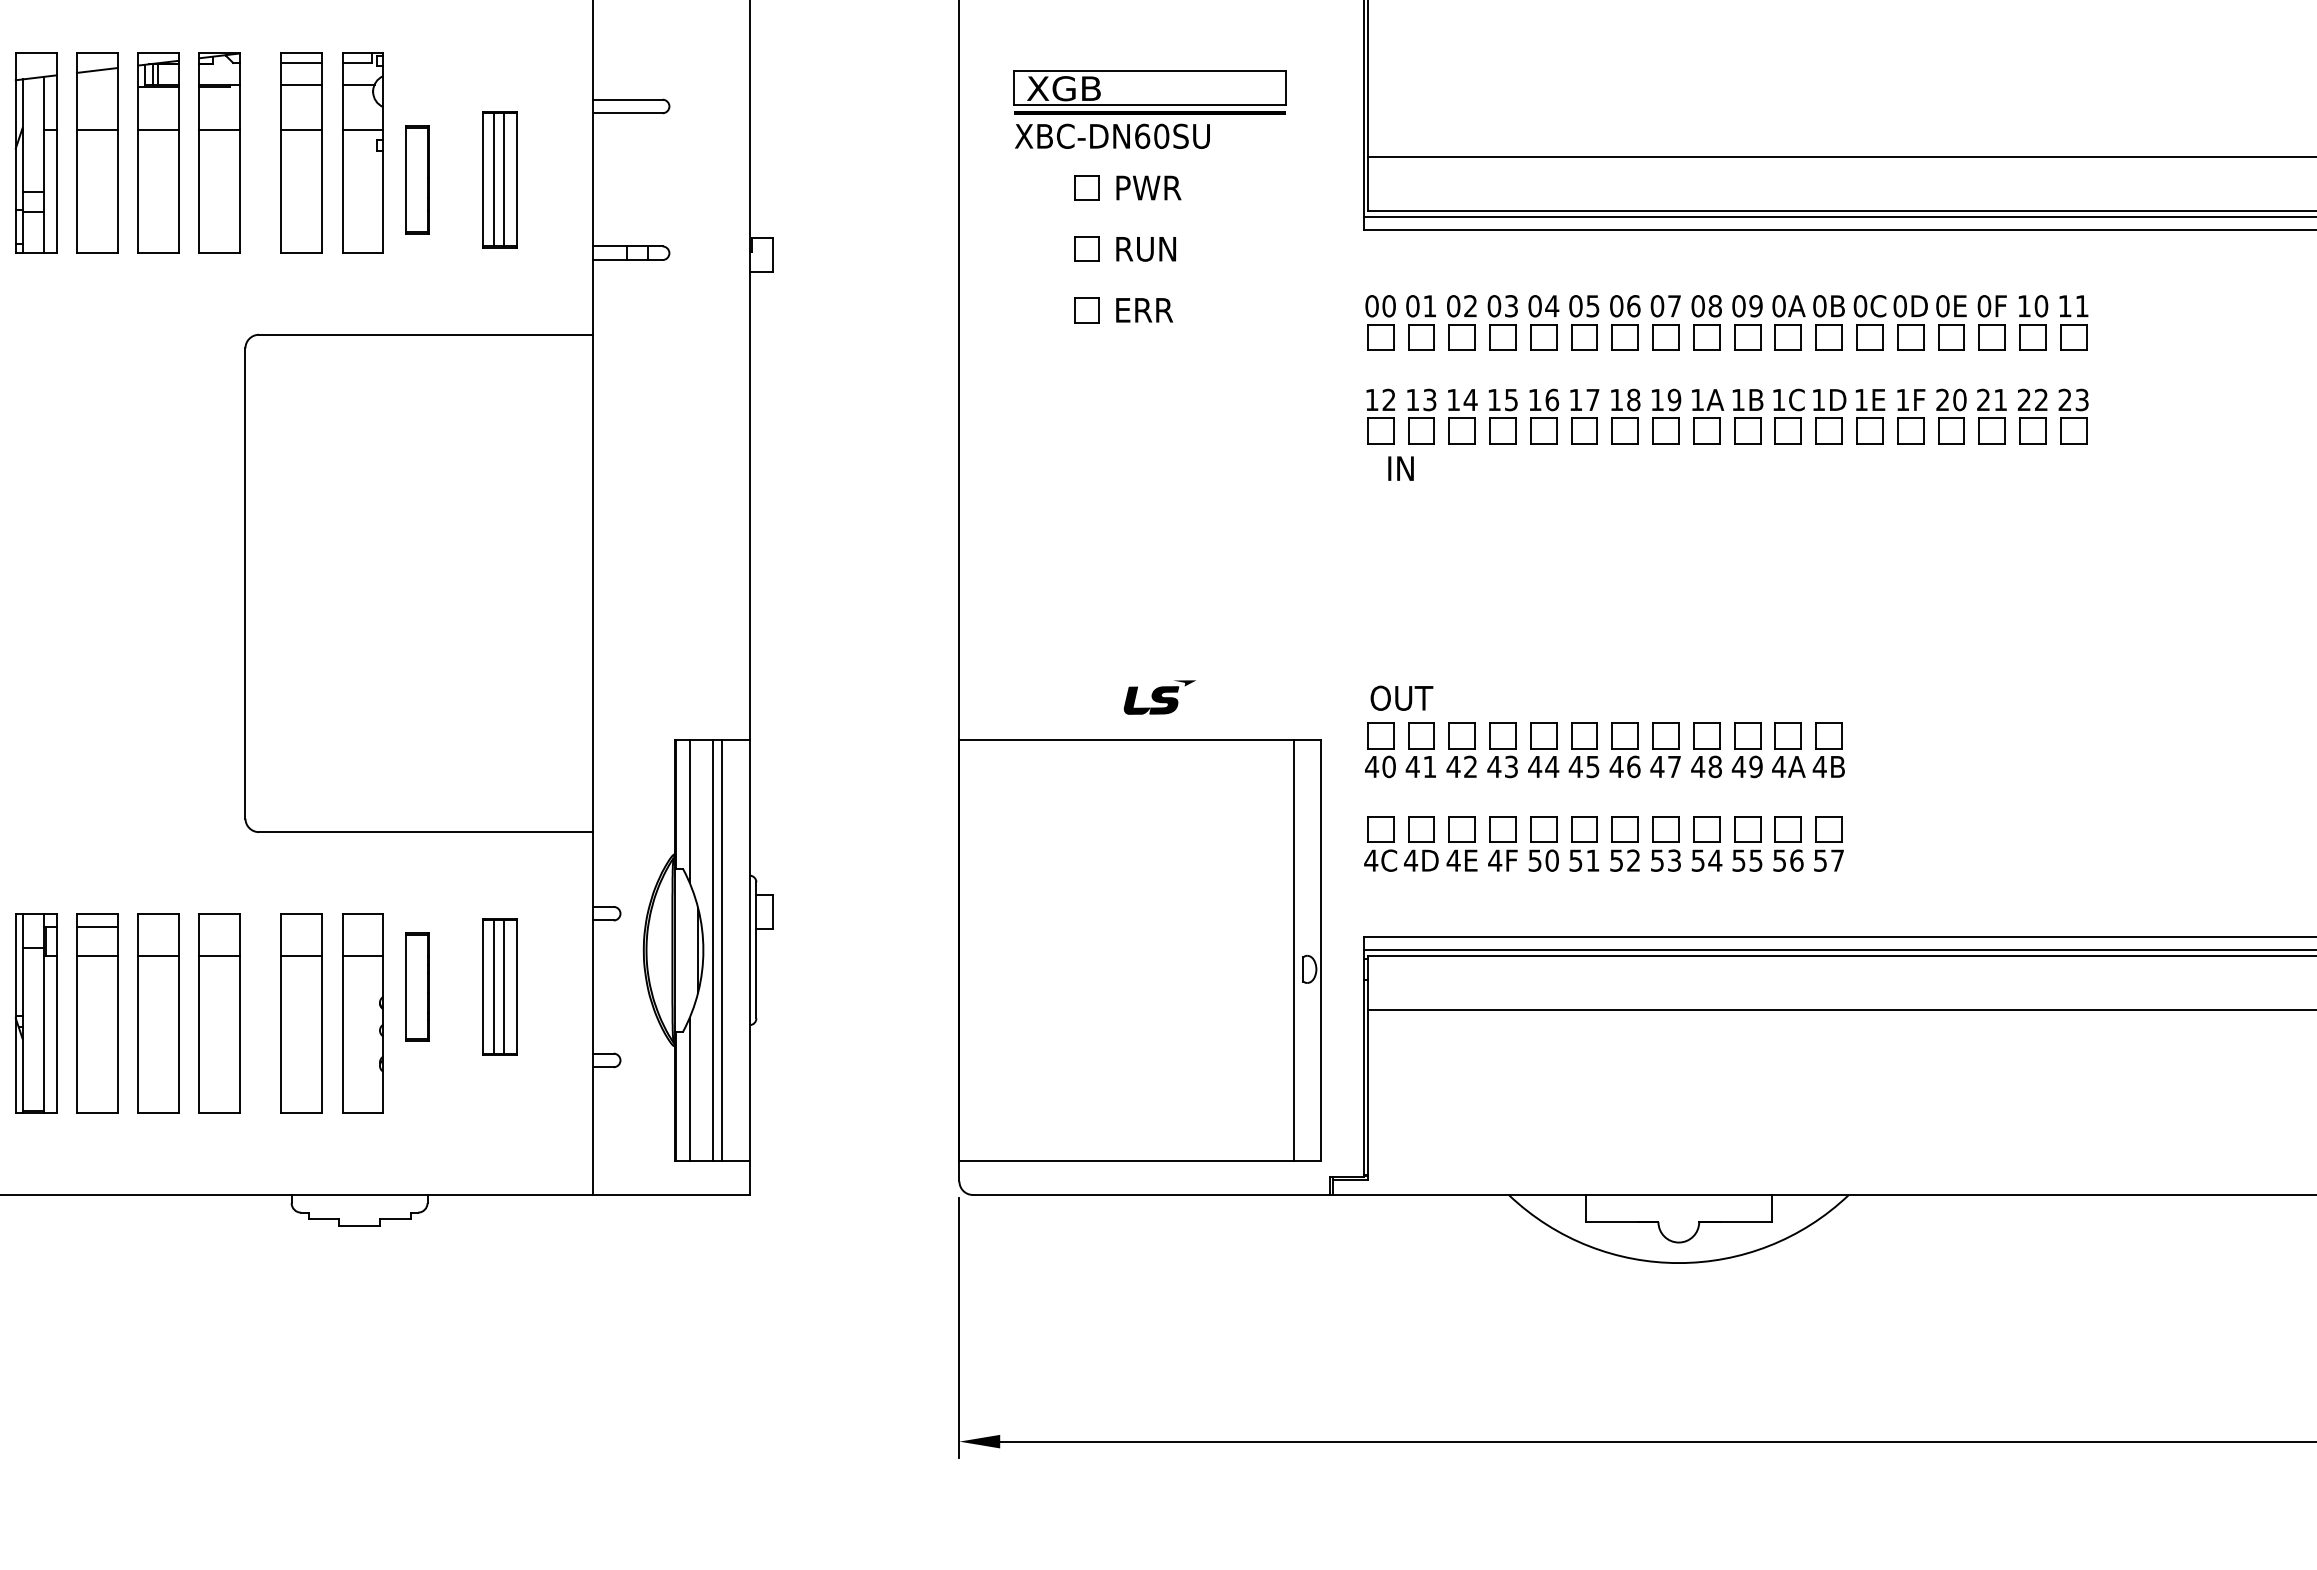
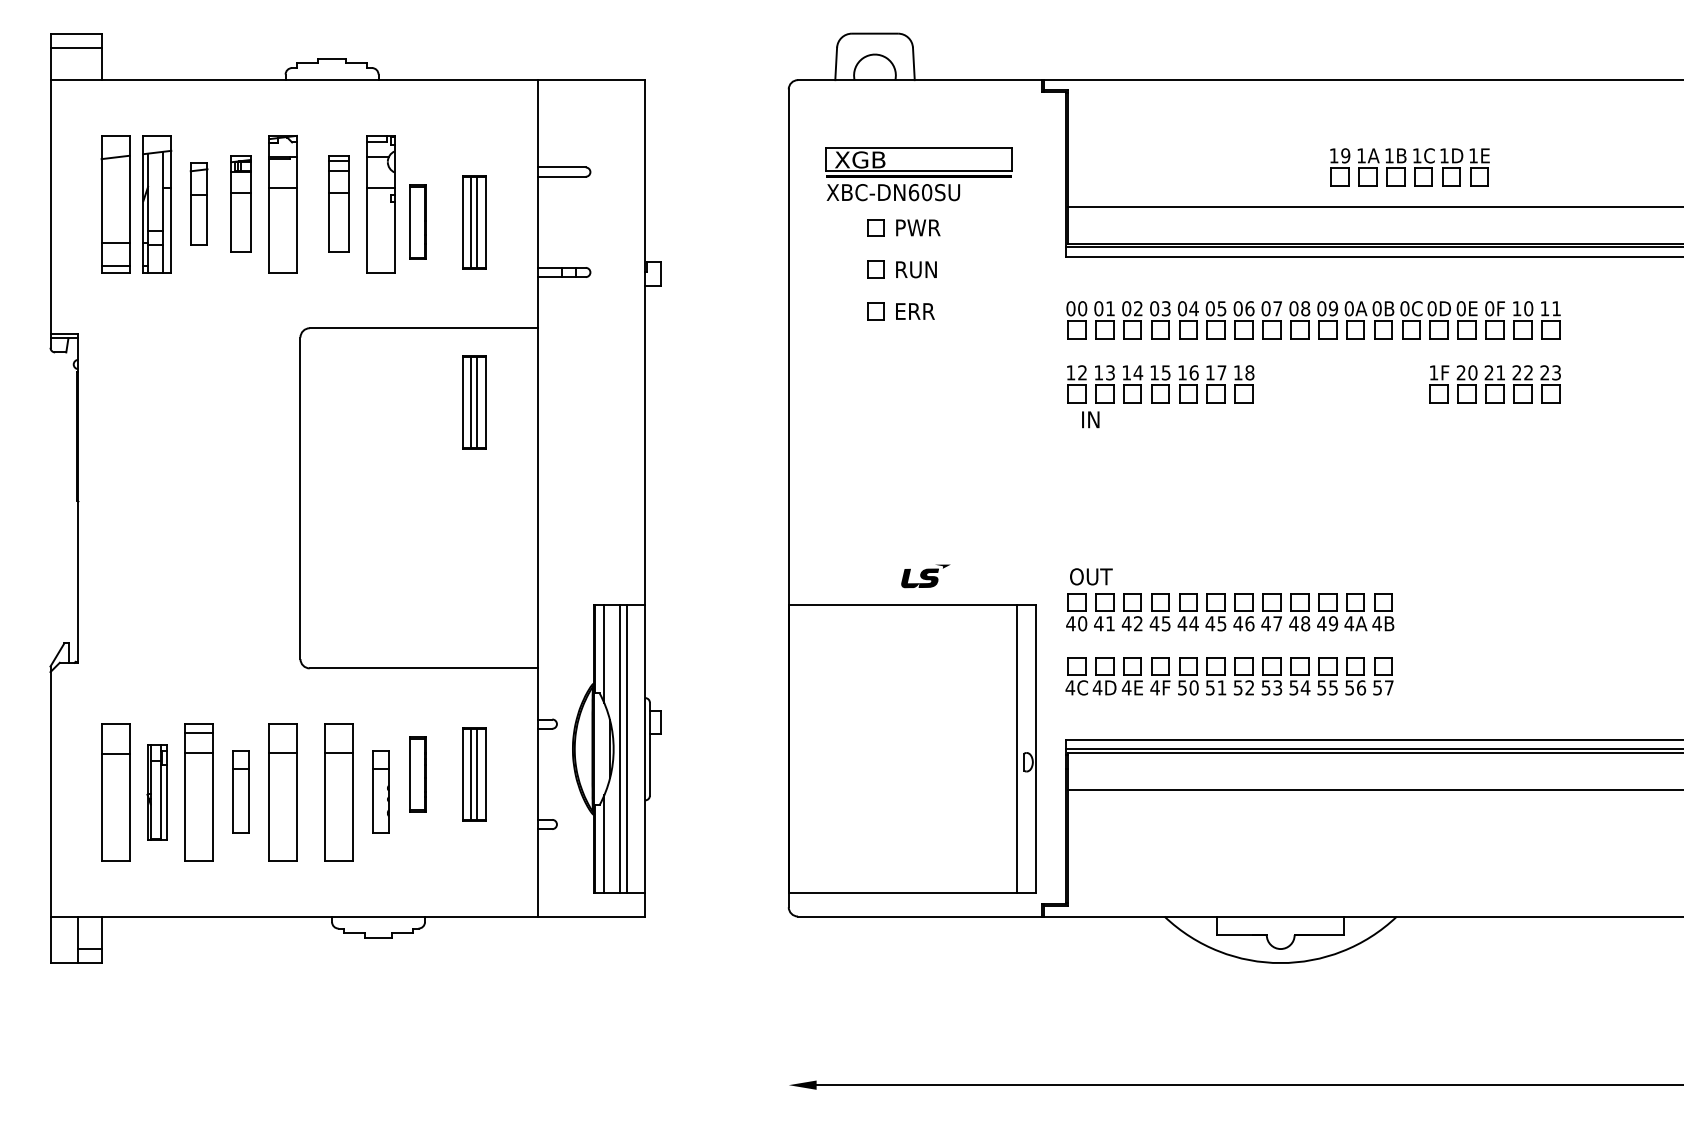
part: (96, 153) -> (198, 204), size x0.6
part: (157, 153) -> (240, 204), size x0.7
part: (301, 153) -> (338, 204), size x0.7
part: (1767, 417) -> (1409, 167), moved
part: (499, 443) -> (474, 402), added
text: (1511, 766) -> (1166, 623), 43 -> 45
part: (34, 1013) -> (156, 792), size x0.7
part: (157, 1013) -> (240, 792), size x0.6
part: (362, 1013) -> (380, 792), size x0.6
line: (959, 1328) -> (788, 1007), removed

